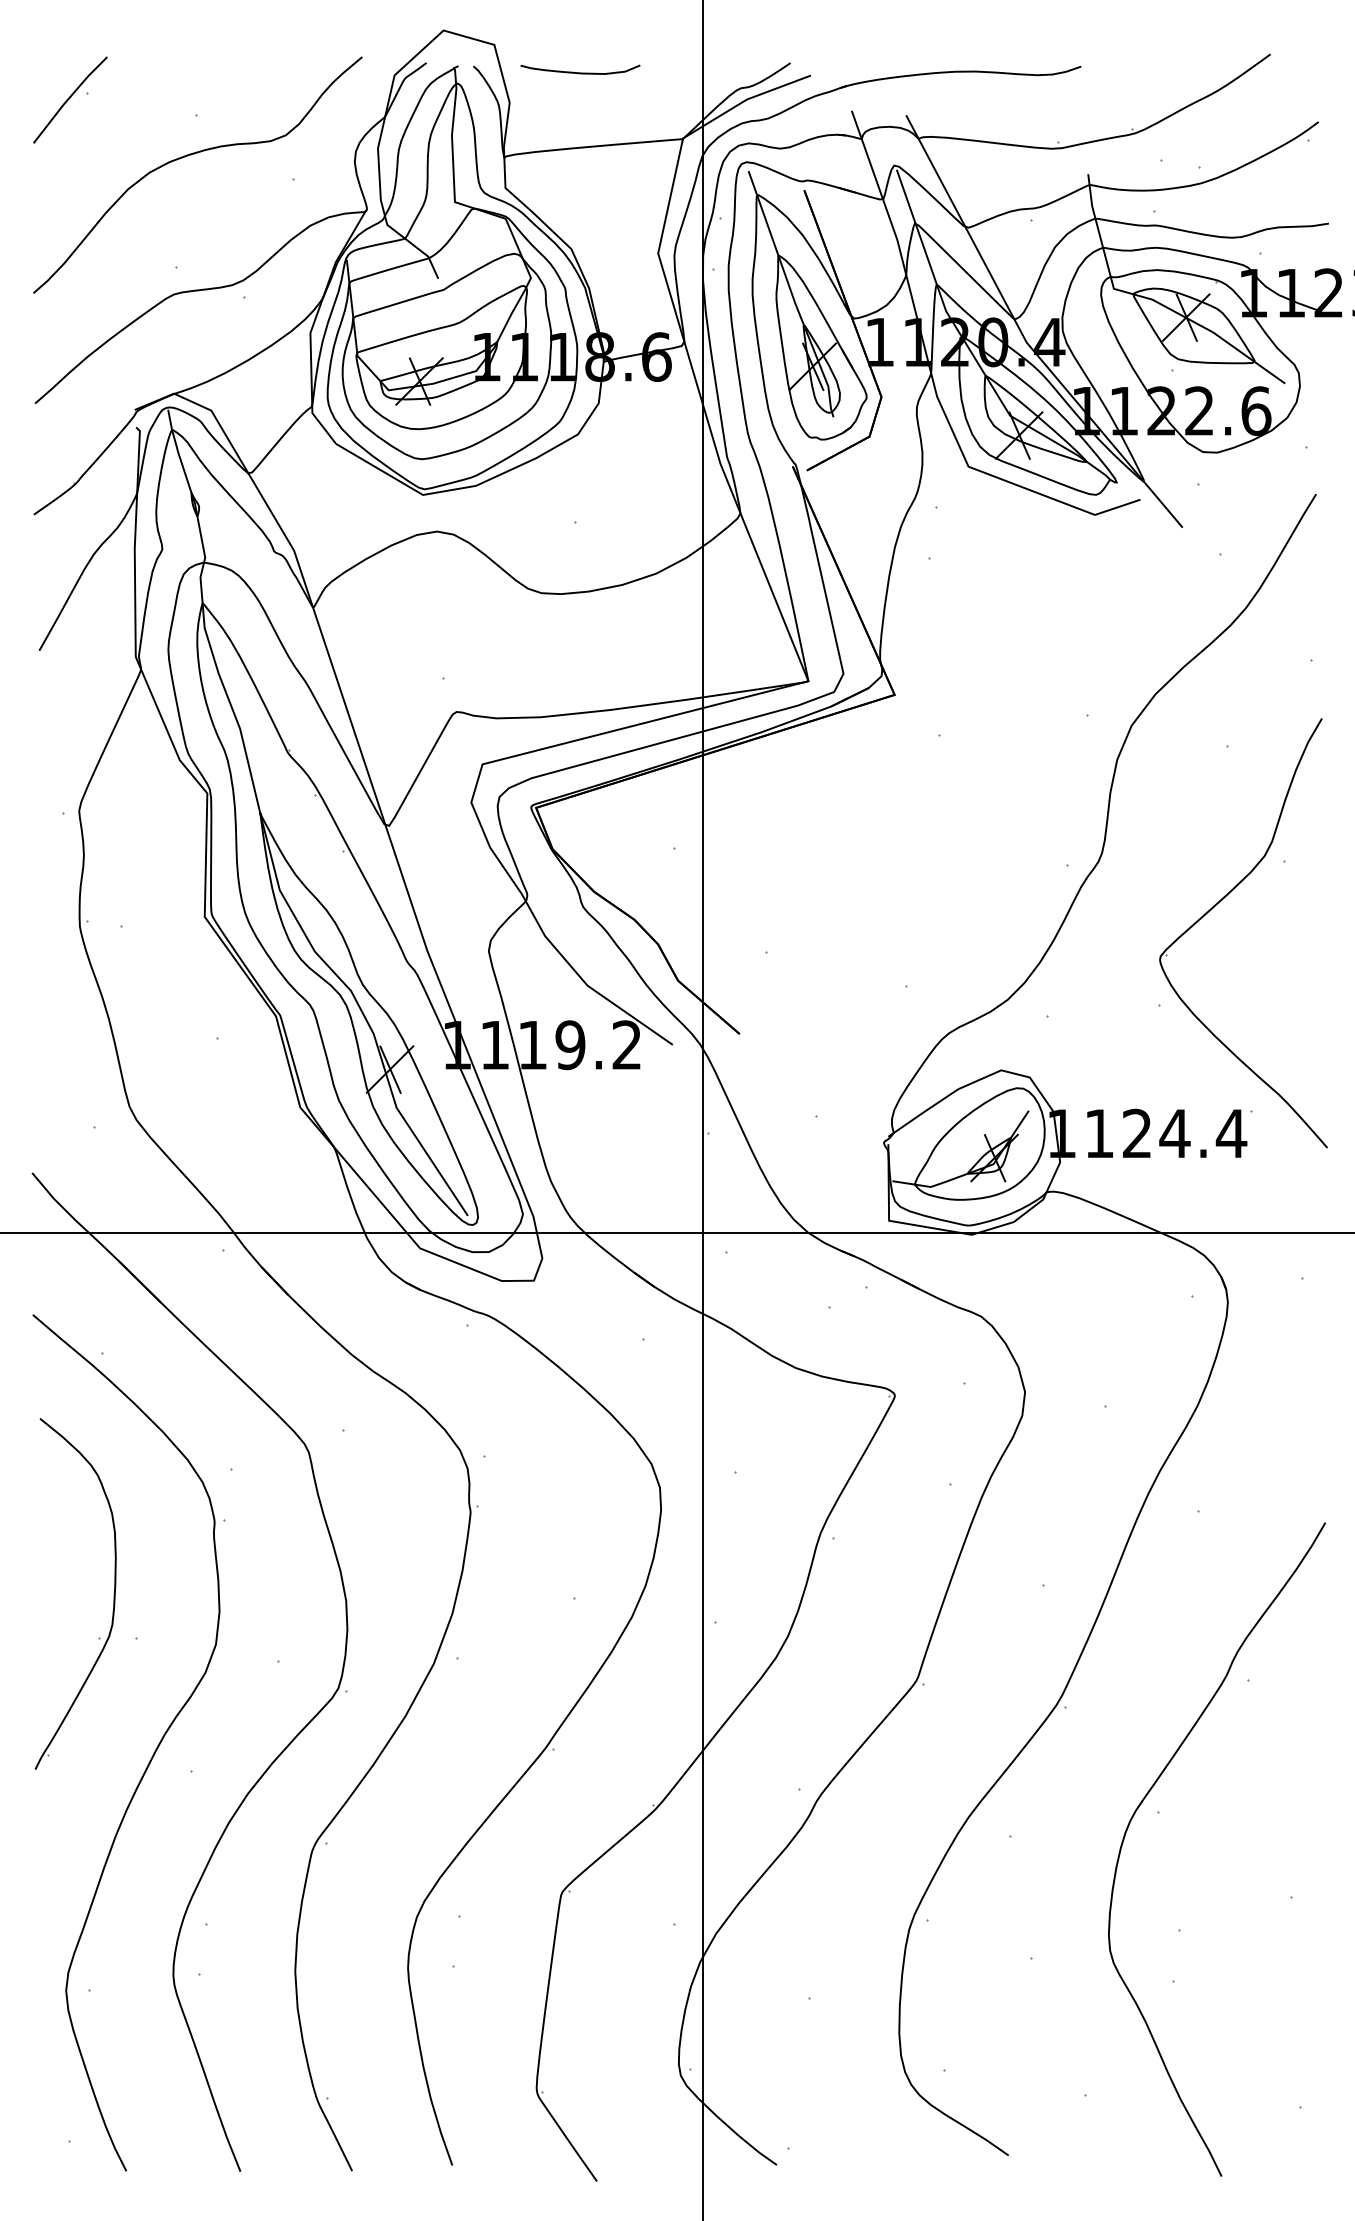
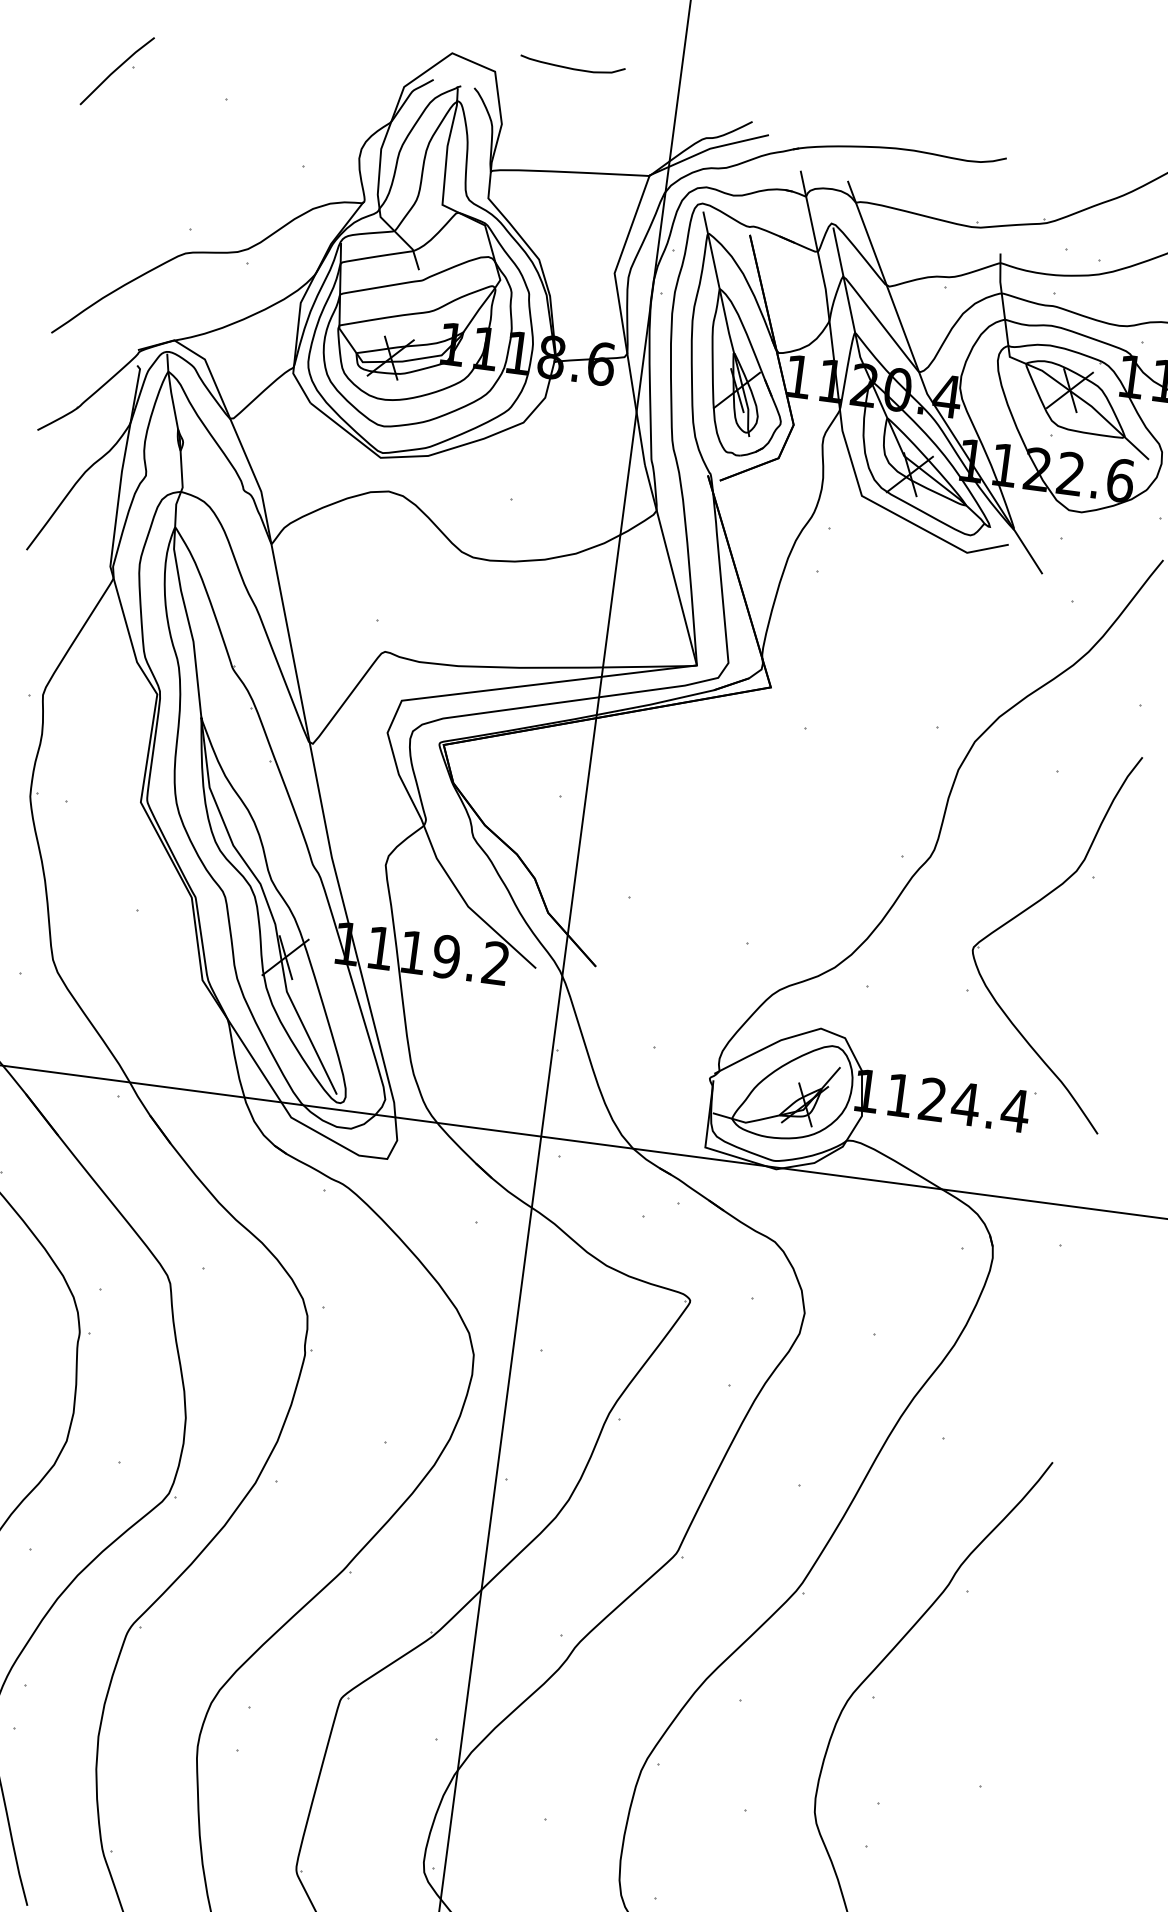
curve: (580, 72) -> (572, 68), moved
curve: (191, 155) -> (217, 133), removed

